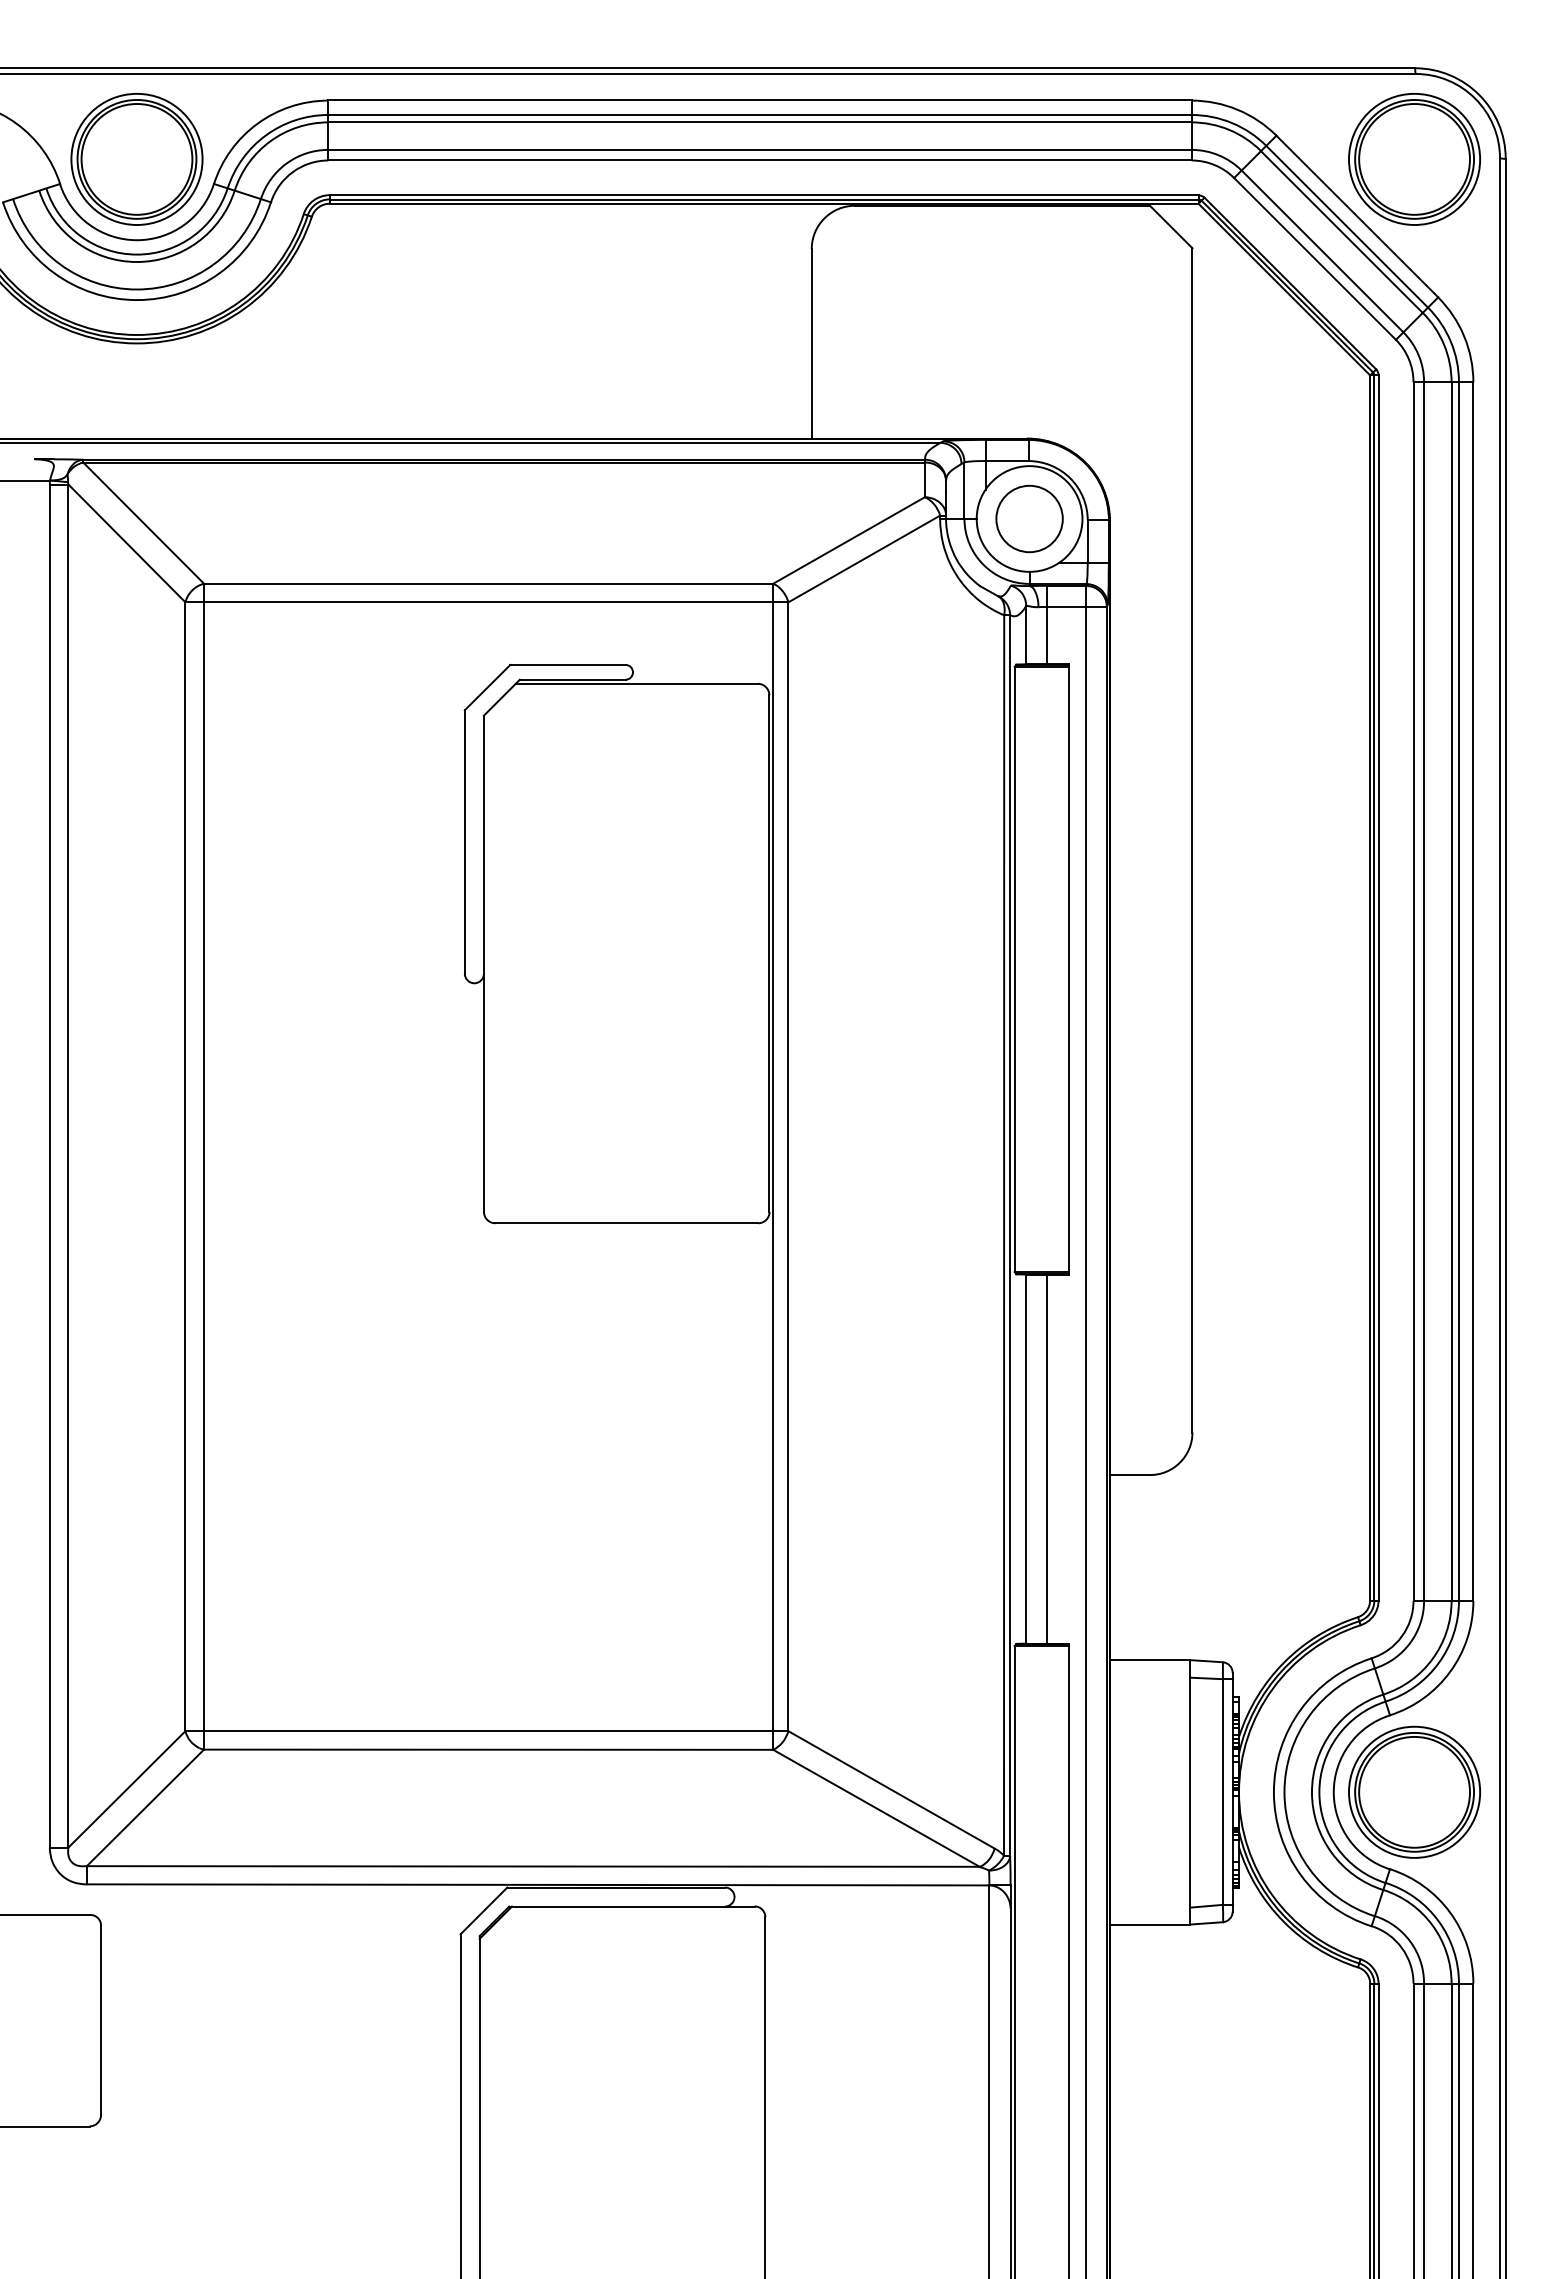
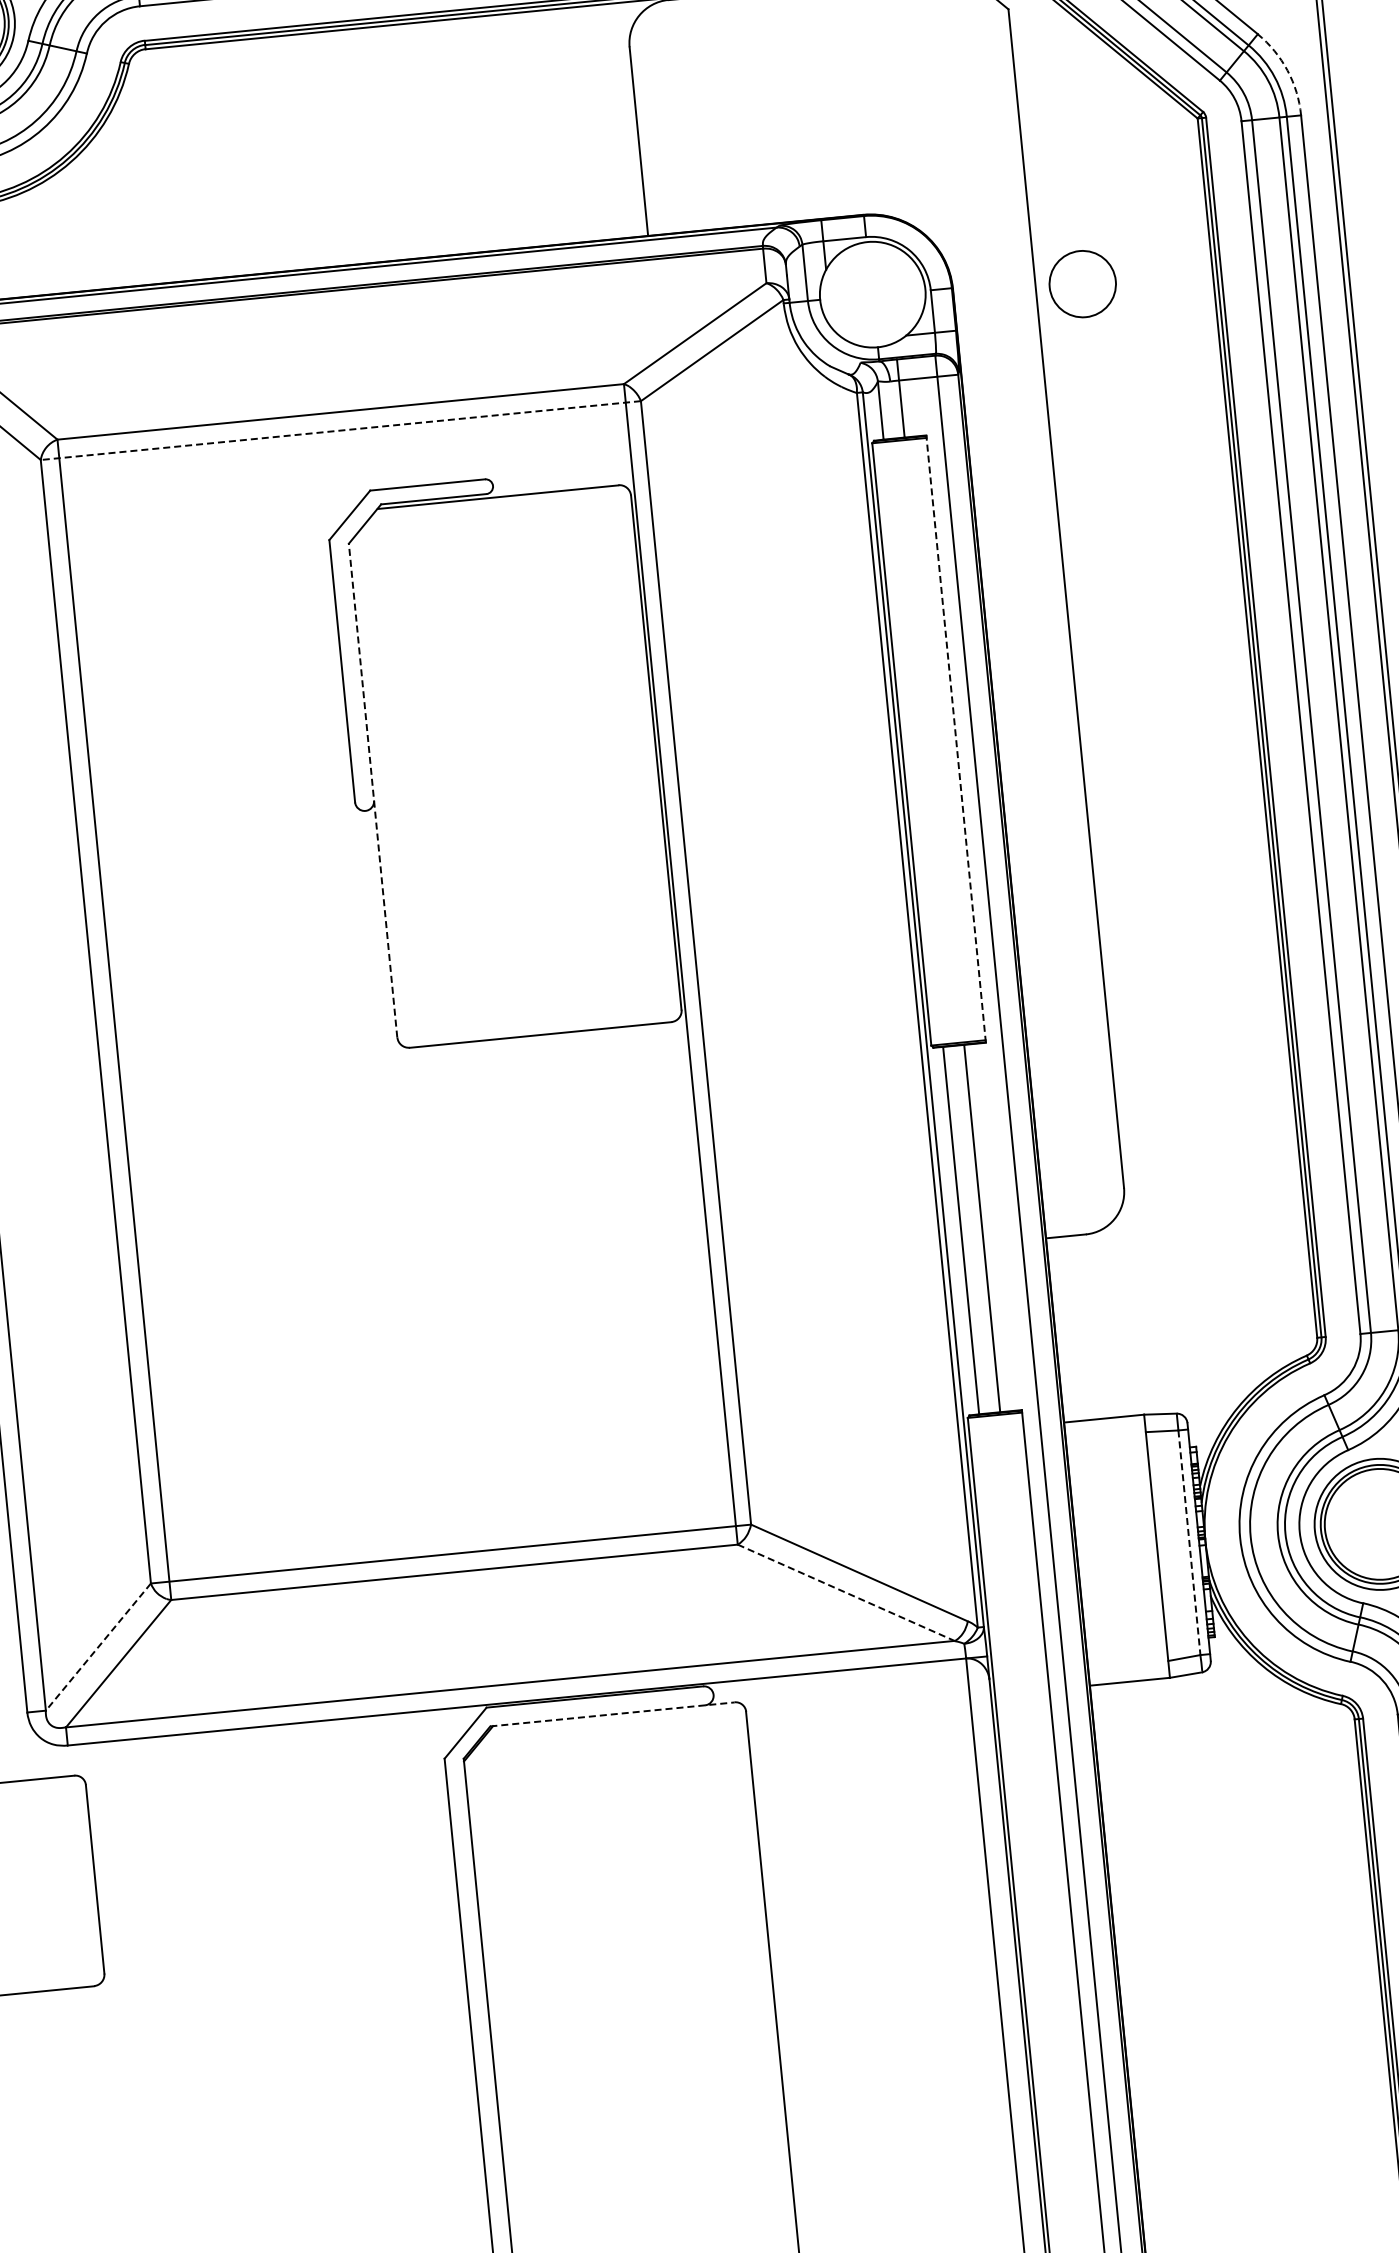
arc: (1464, 336) -> (1287, 70), solid -> dashed
circle: (1029, 518) -> (1082, 283), moved
line: (486, 602) -> (340, 430), solid -> dashed
line: (483, 963) -> (372, 790), solid -> dashed
line: (1069, 968) -> (956, 738), solid -> dashed
line: (126, 1789) -> (97, 1647), solid -> dashed
line: (1222, 1792) -> (1189, 1543), solid -> dashed
line: (876, 1808) -> (846, 1592), solid -> dashed
line: (631, 1906) -> (611, 1714), solid -> dashed

